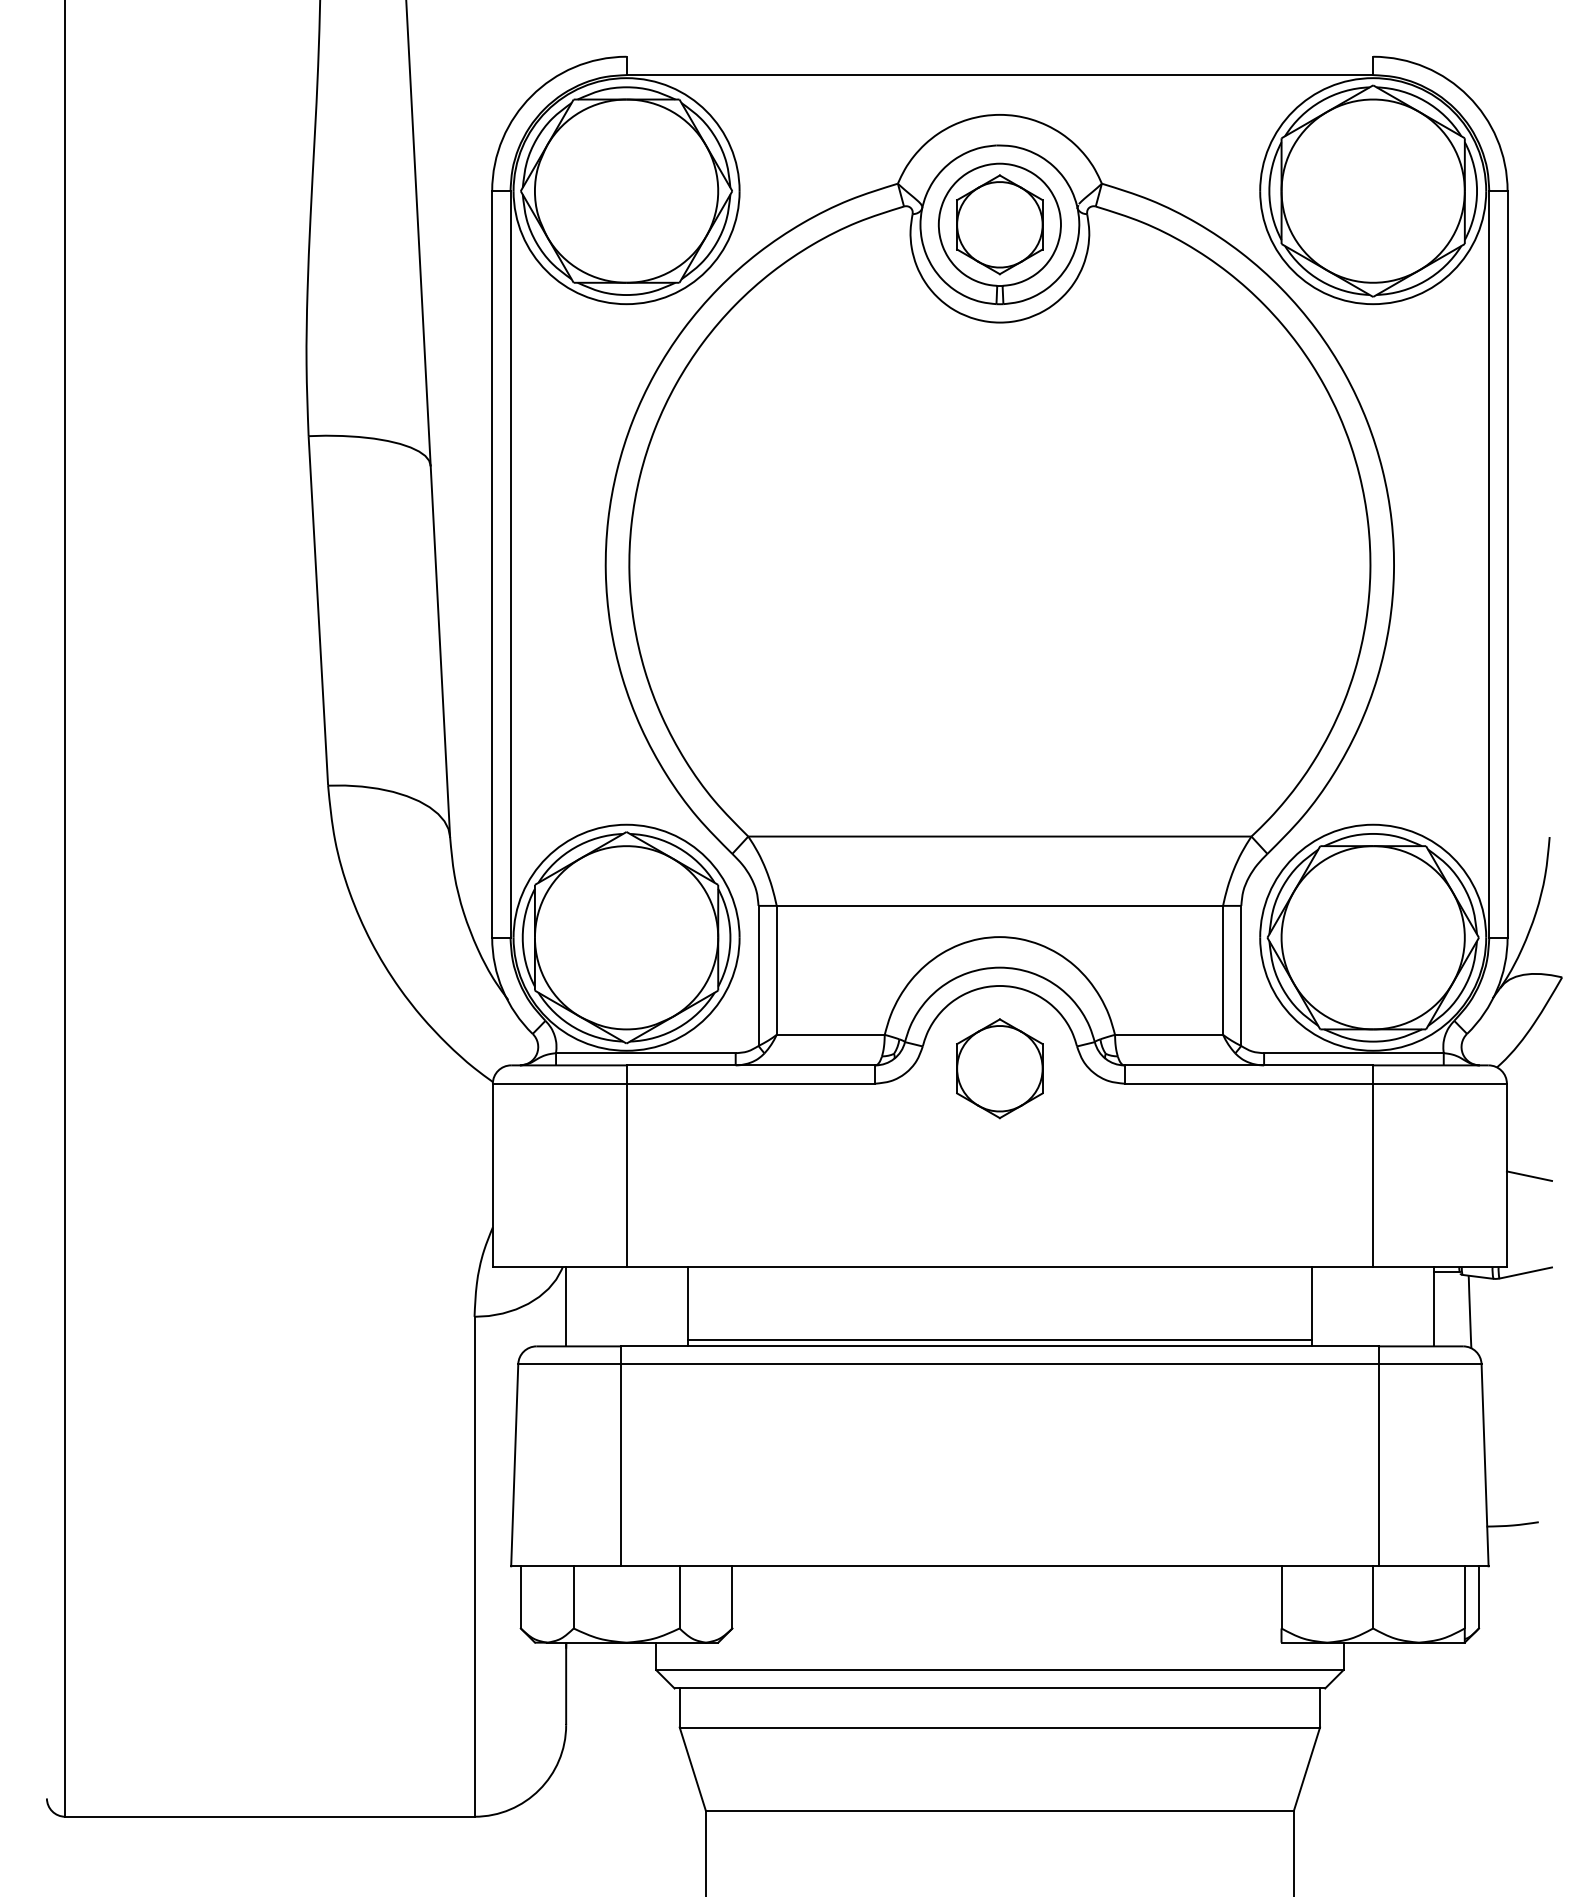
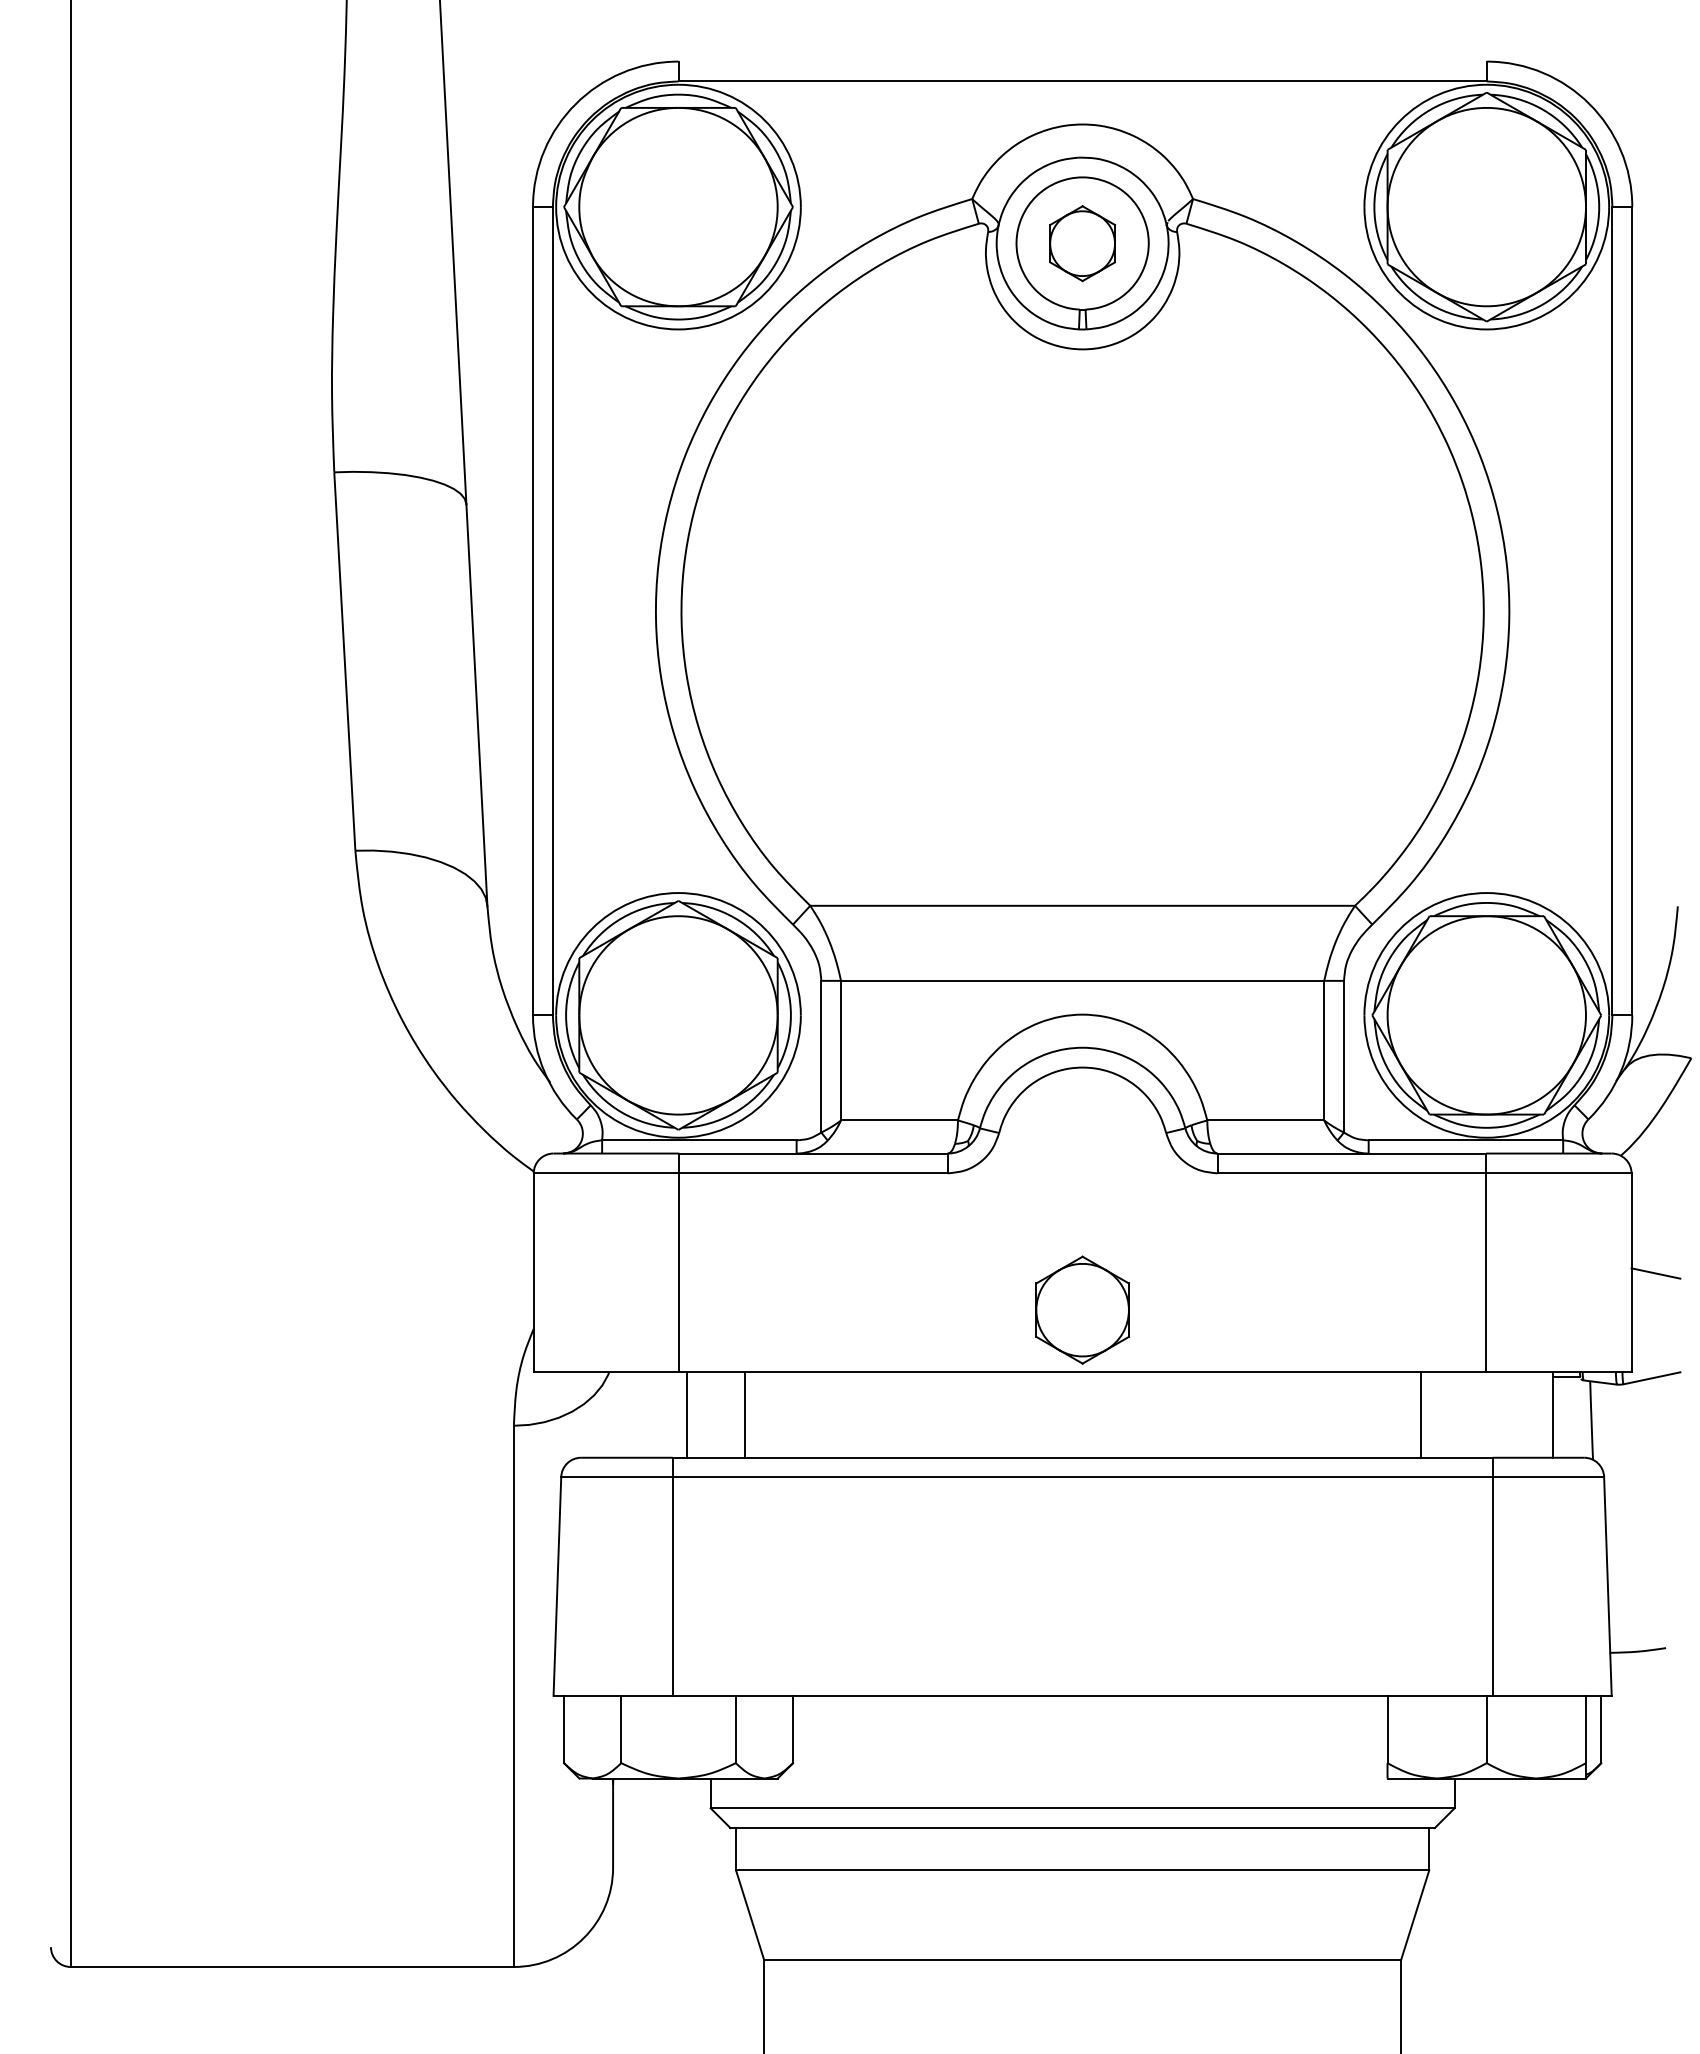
part: (999, 224) -> (1082, 243), size x0.7
part: (999, 1068) -> (1082, 1309), moved
line: (565, 1306) -> (687, 1414), moved
line: (999, 1340) -> (1082, 1451), removed

